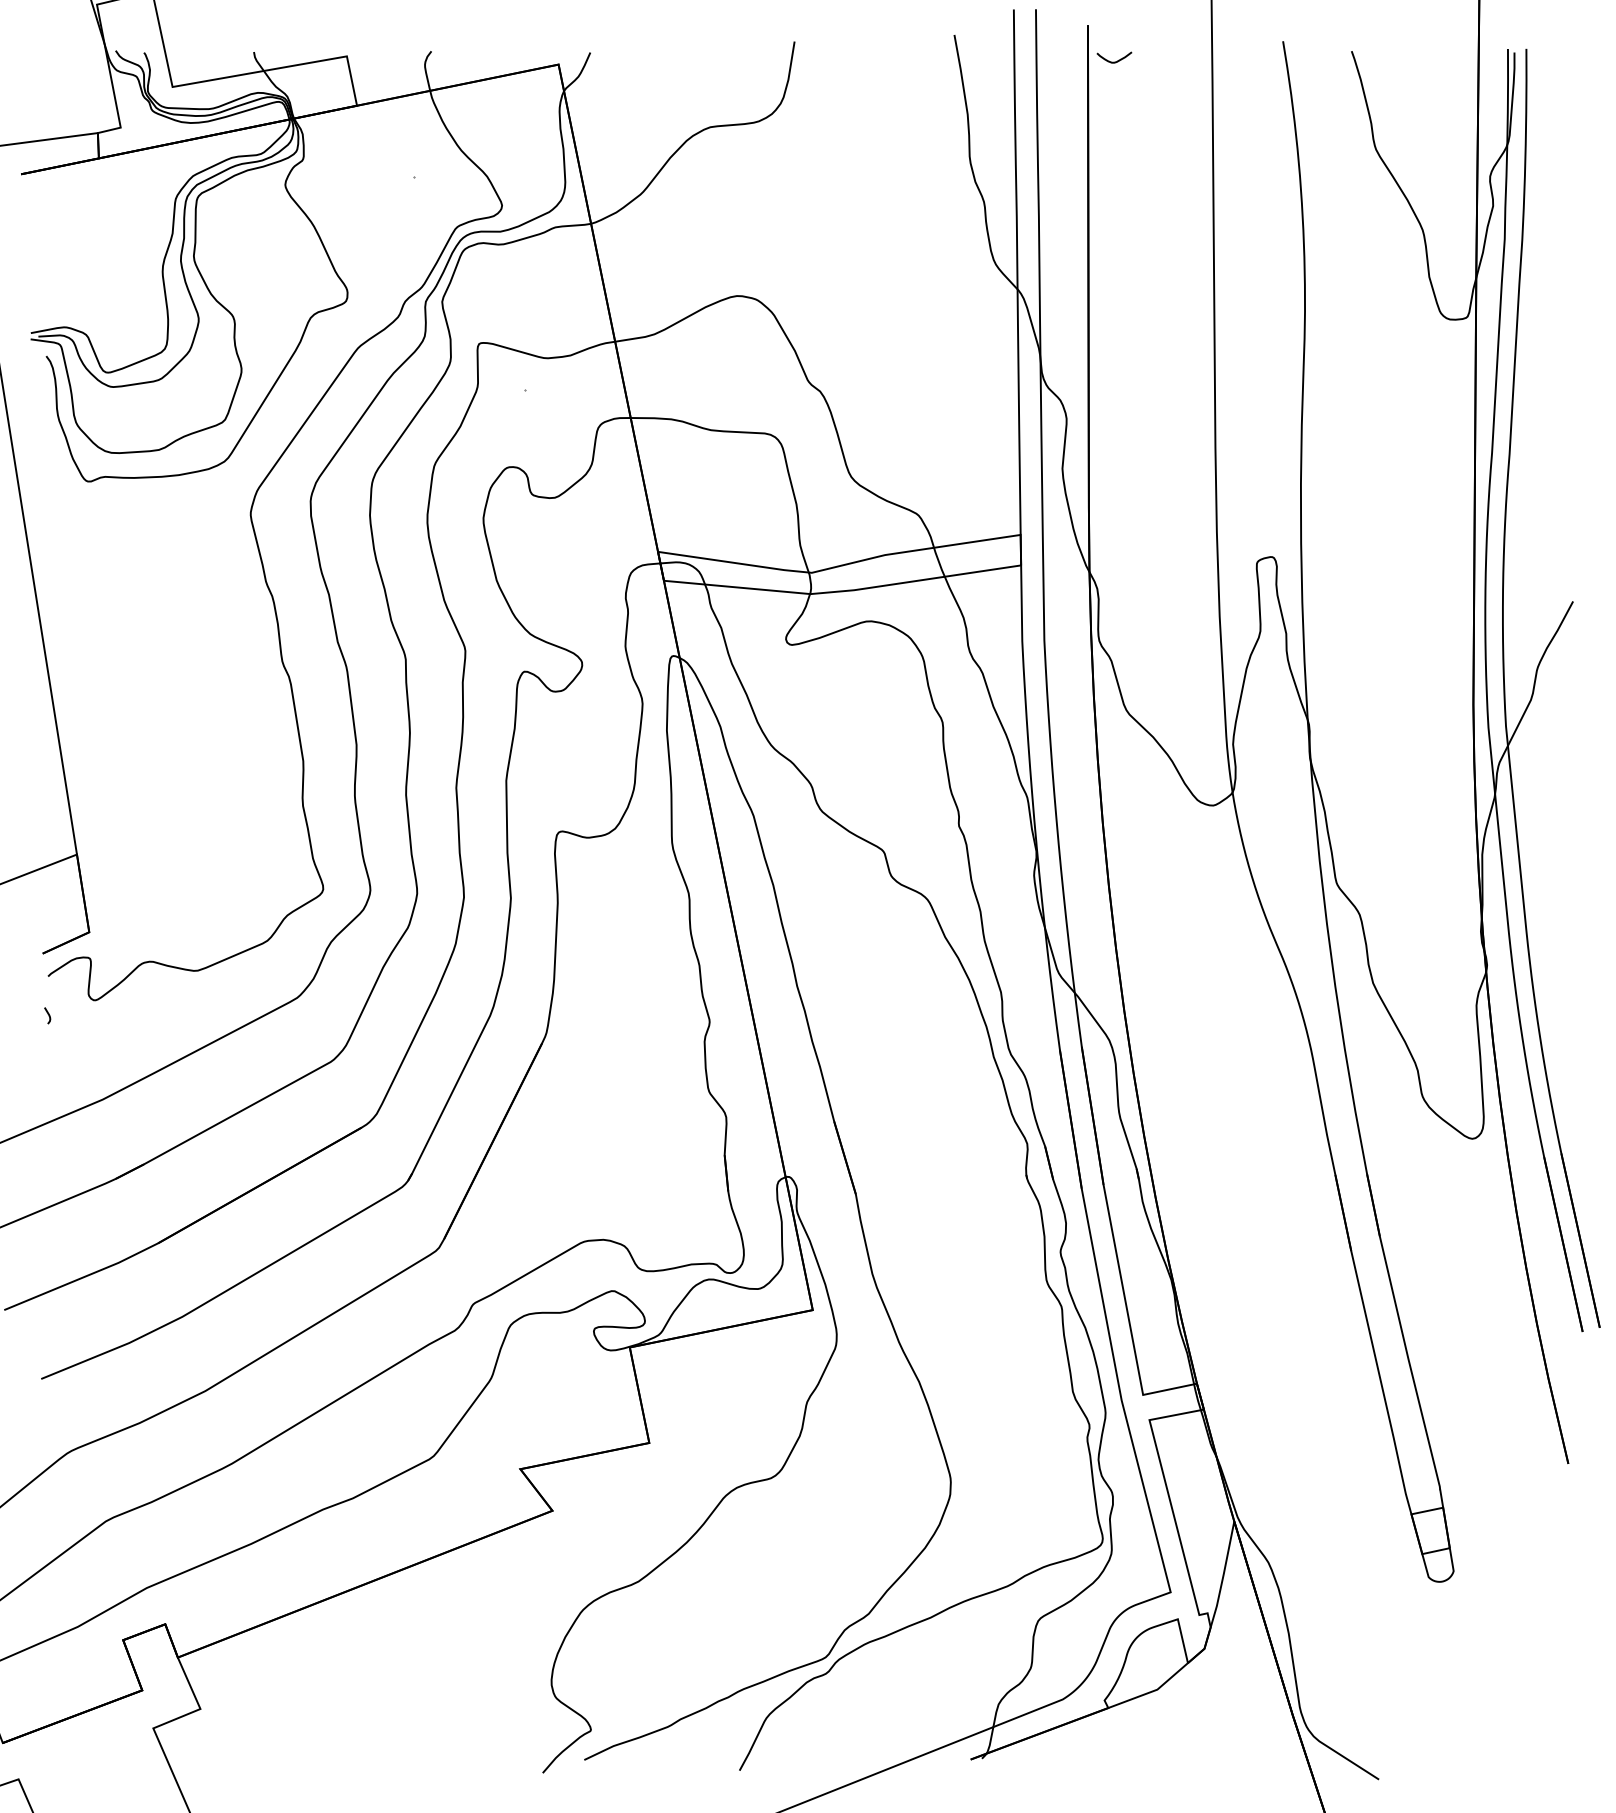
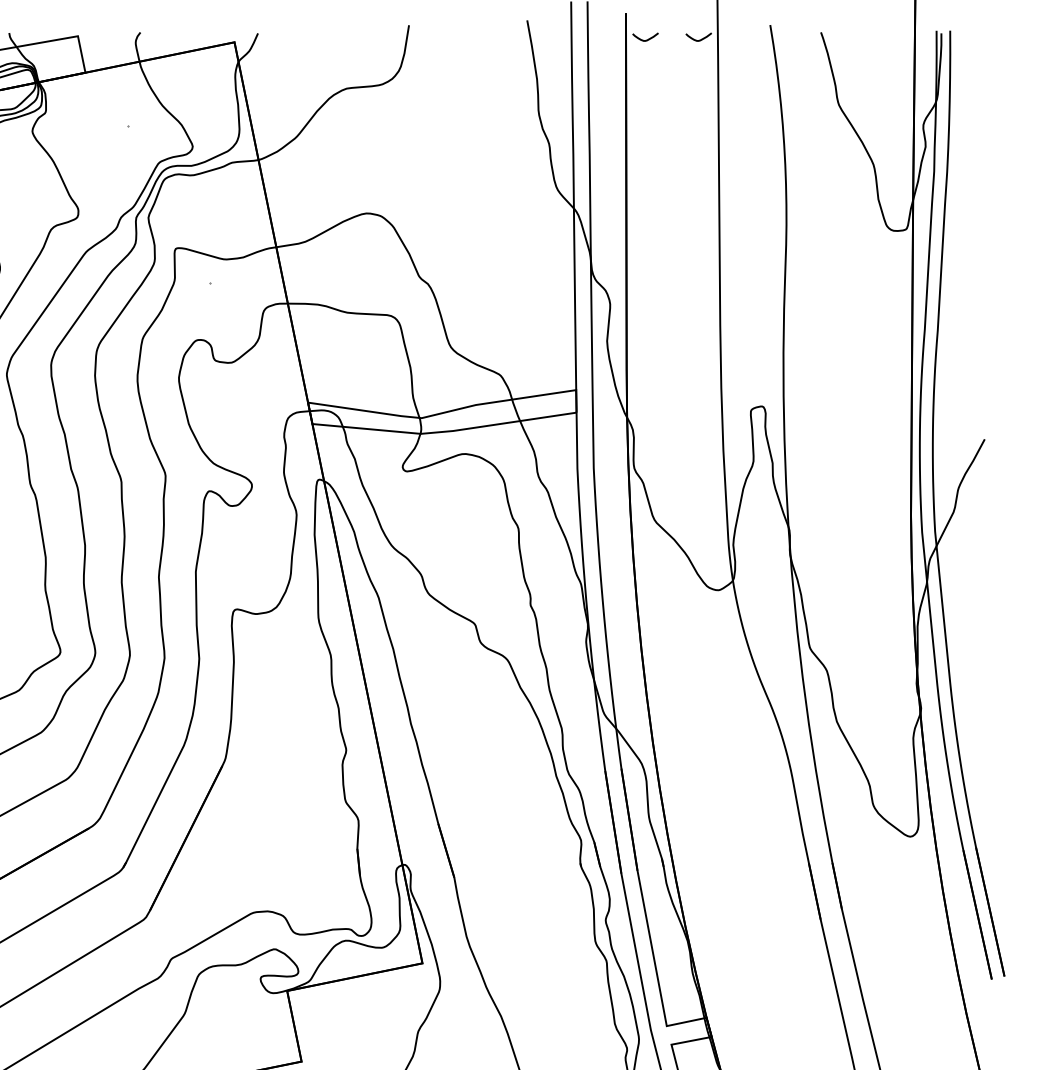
curve: (1186, 61) -> (698, 40), added

